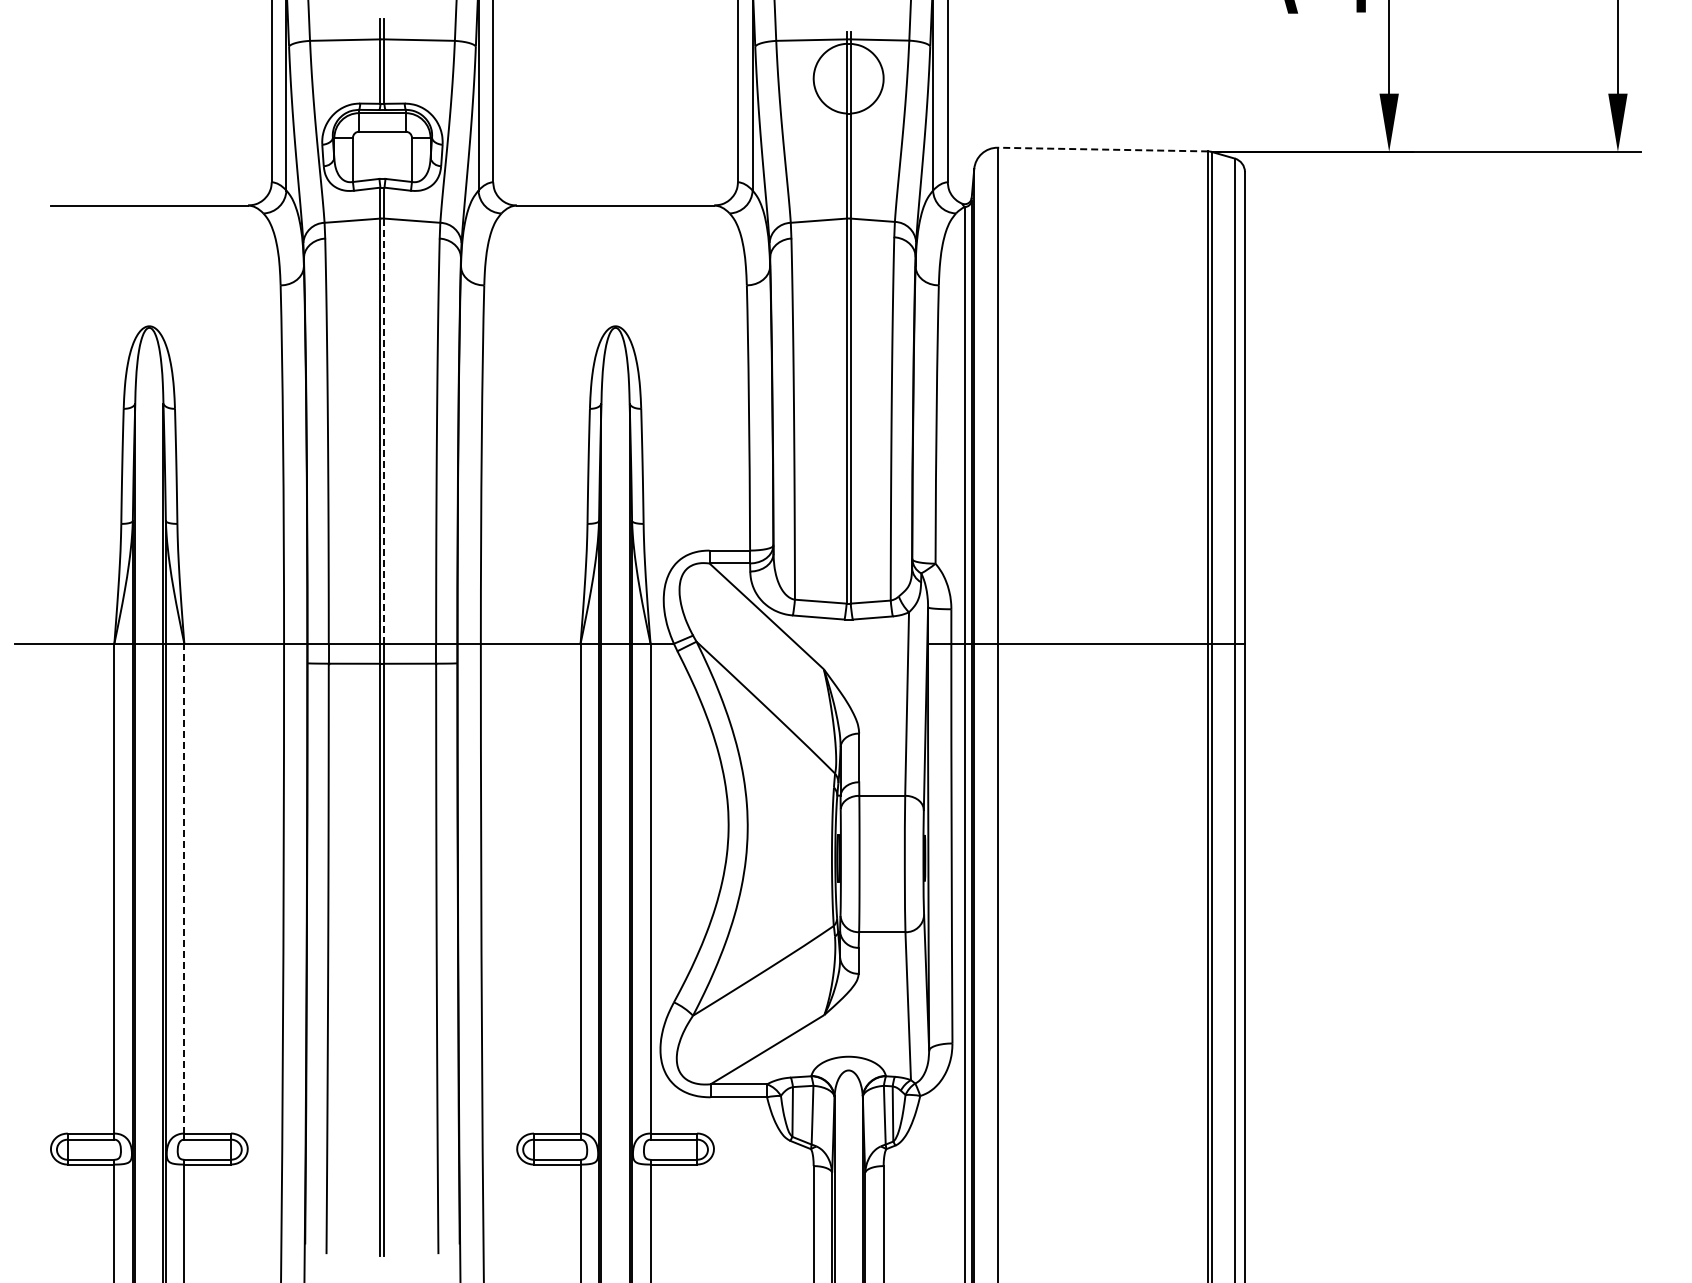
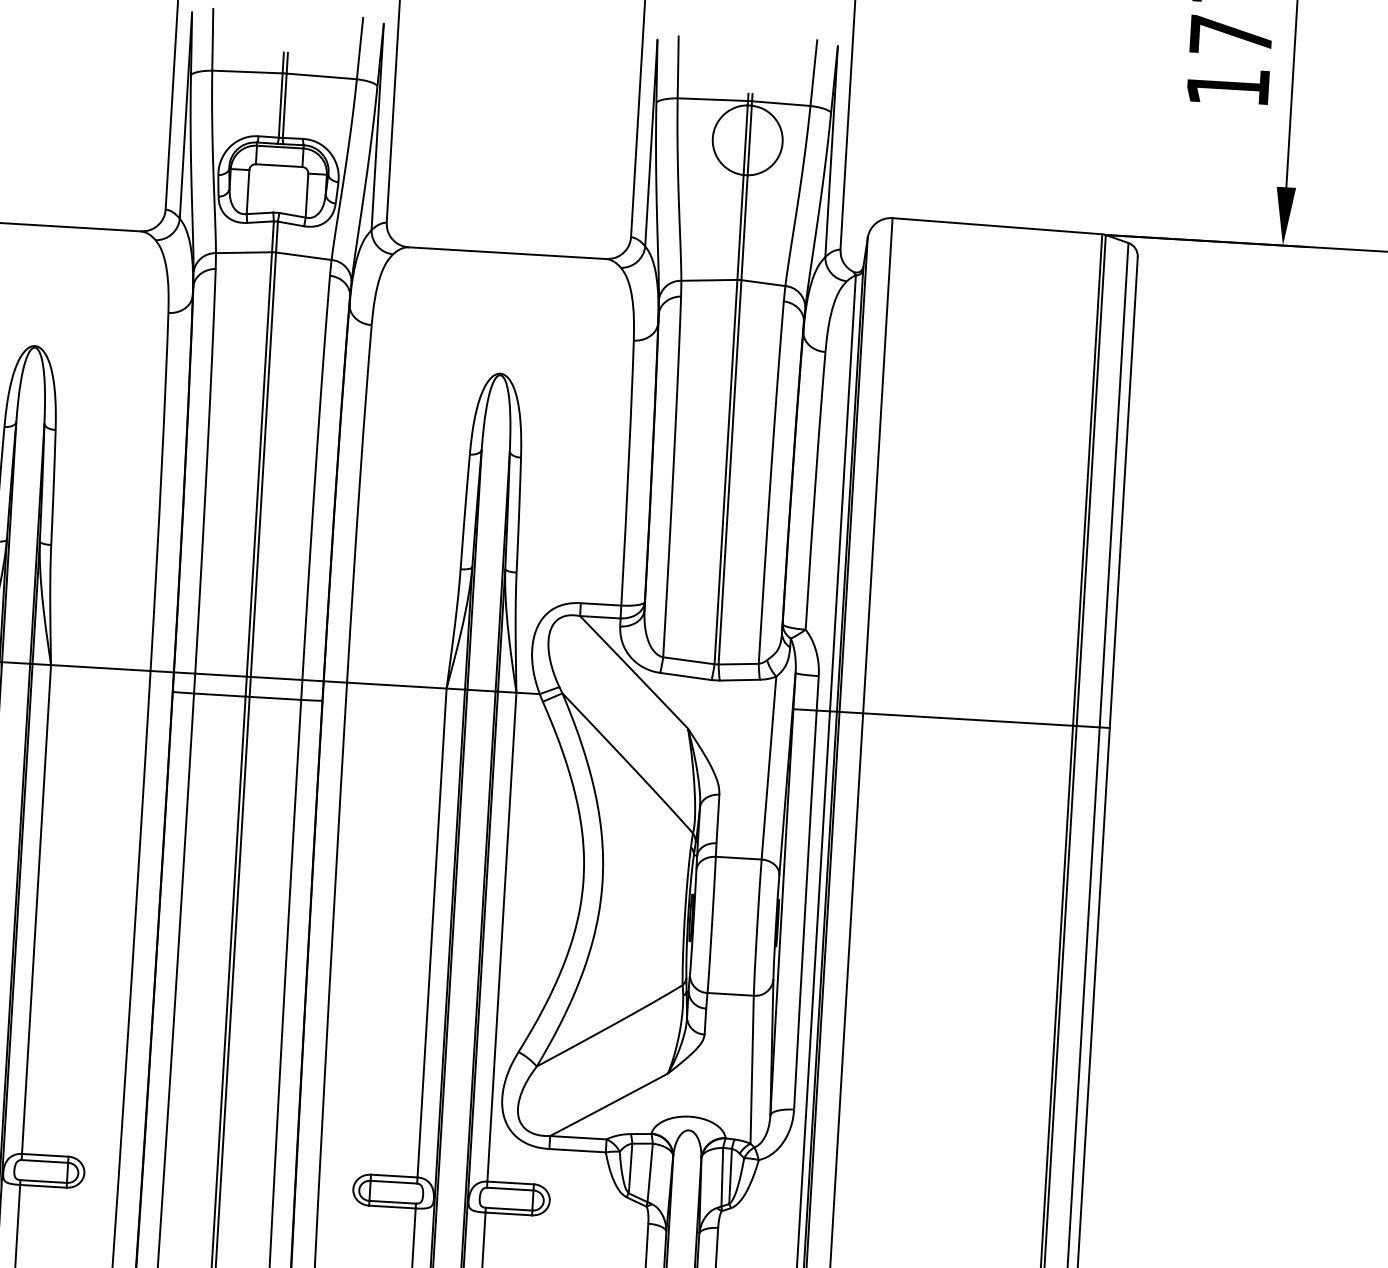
line: (1102, 149) -> (996, 226), dashed -> solid
line: (384, 431) -> (263, 465), dashed -> solid
line: (184, 888) -> (36, 909), dashed -> solid

